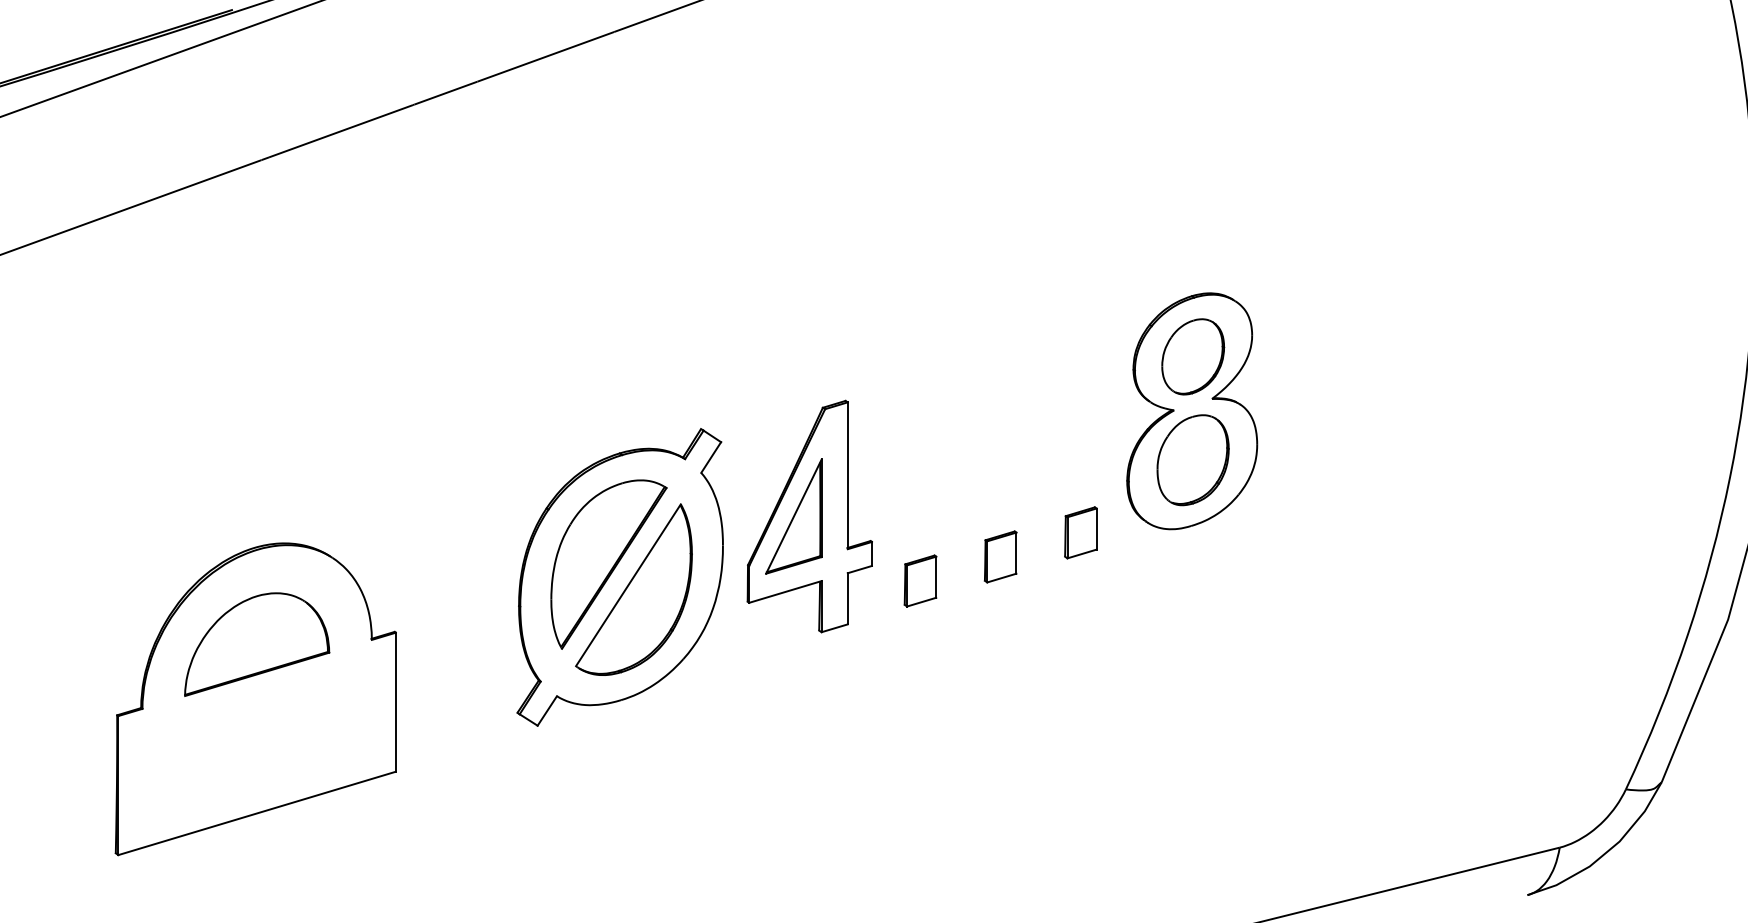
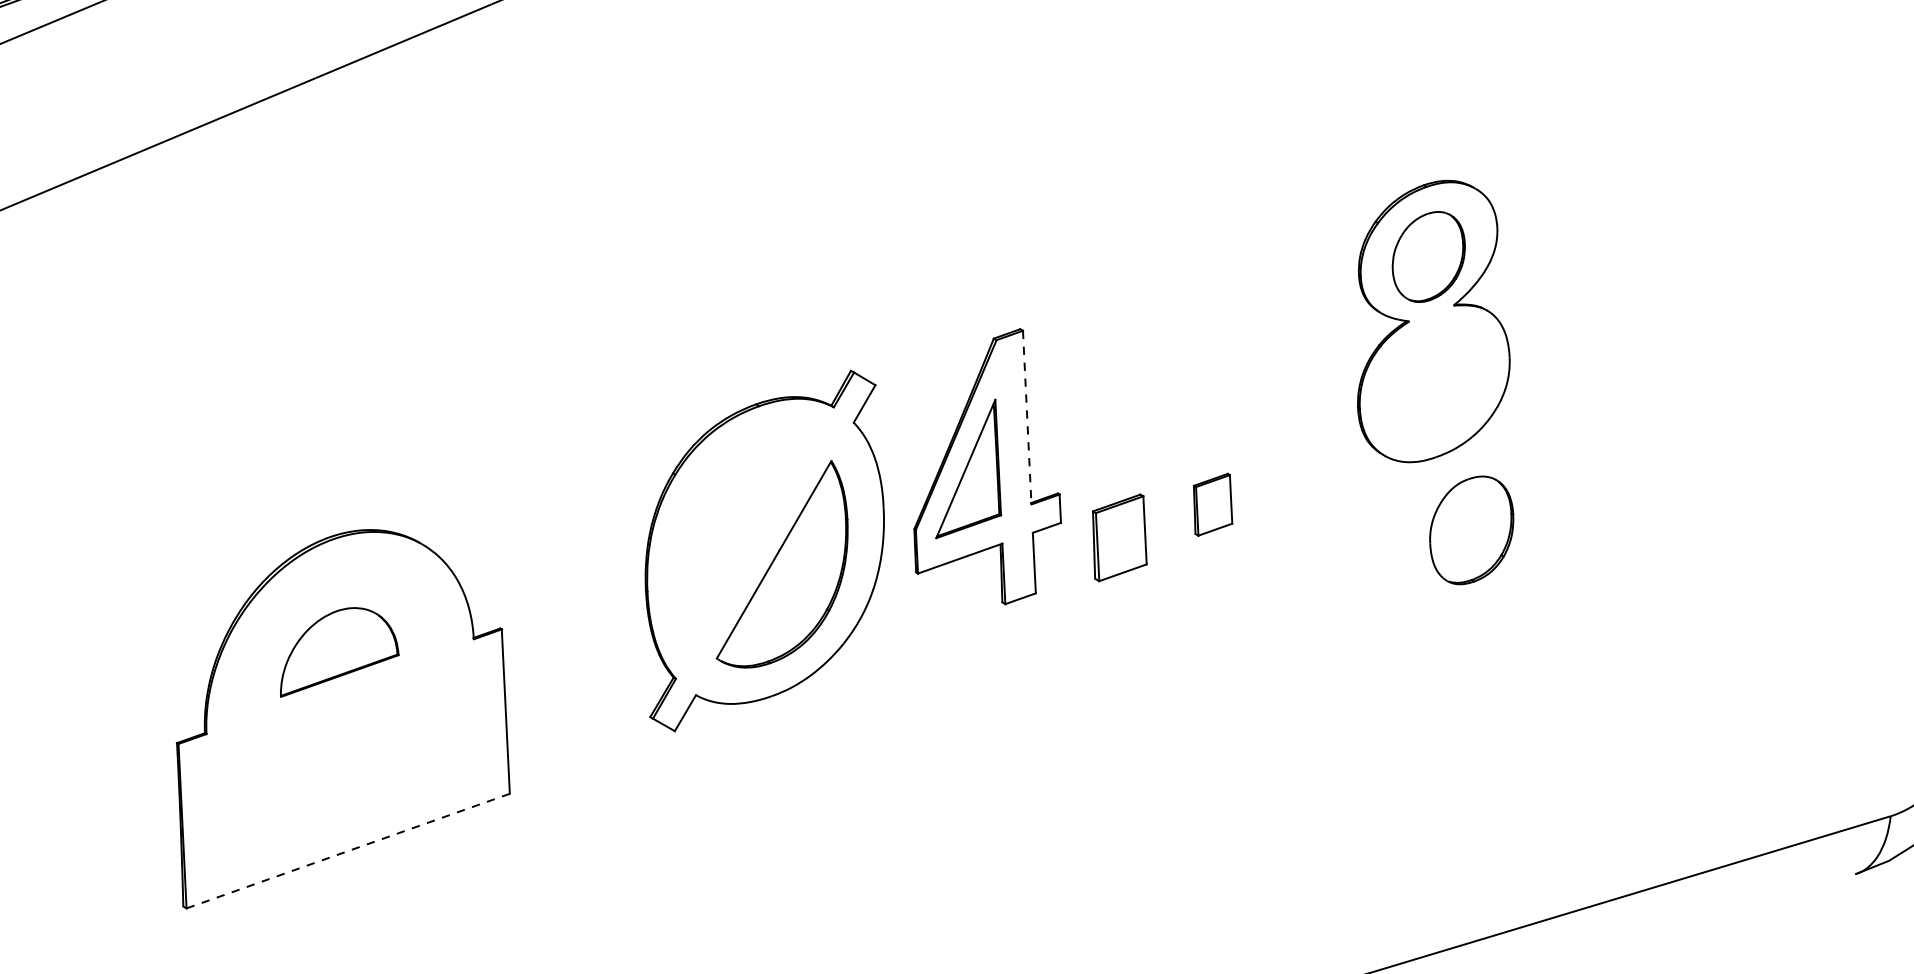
part: (1192, 460) -> (1471, 530), moved
line: (847, 476) -> (1026, 418), solid -> dashed
part: (1080, 532) -> (1305, 471), removed
part: (608, 564) -> (749, 536), removed
part: (920, 580) -> (1119, 537), size x1.4
part: (257, 644) -> (338, 651), size x0.7
line: (257, 813) -> (348, 851), solid -> dashed

